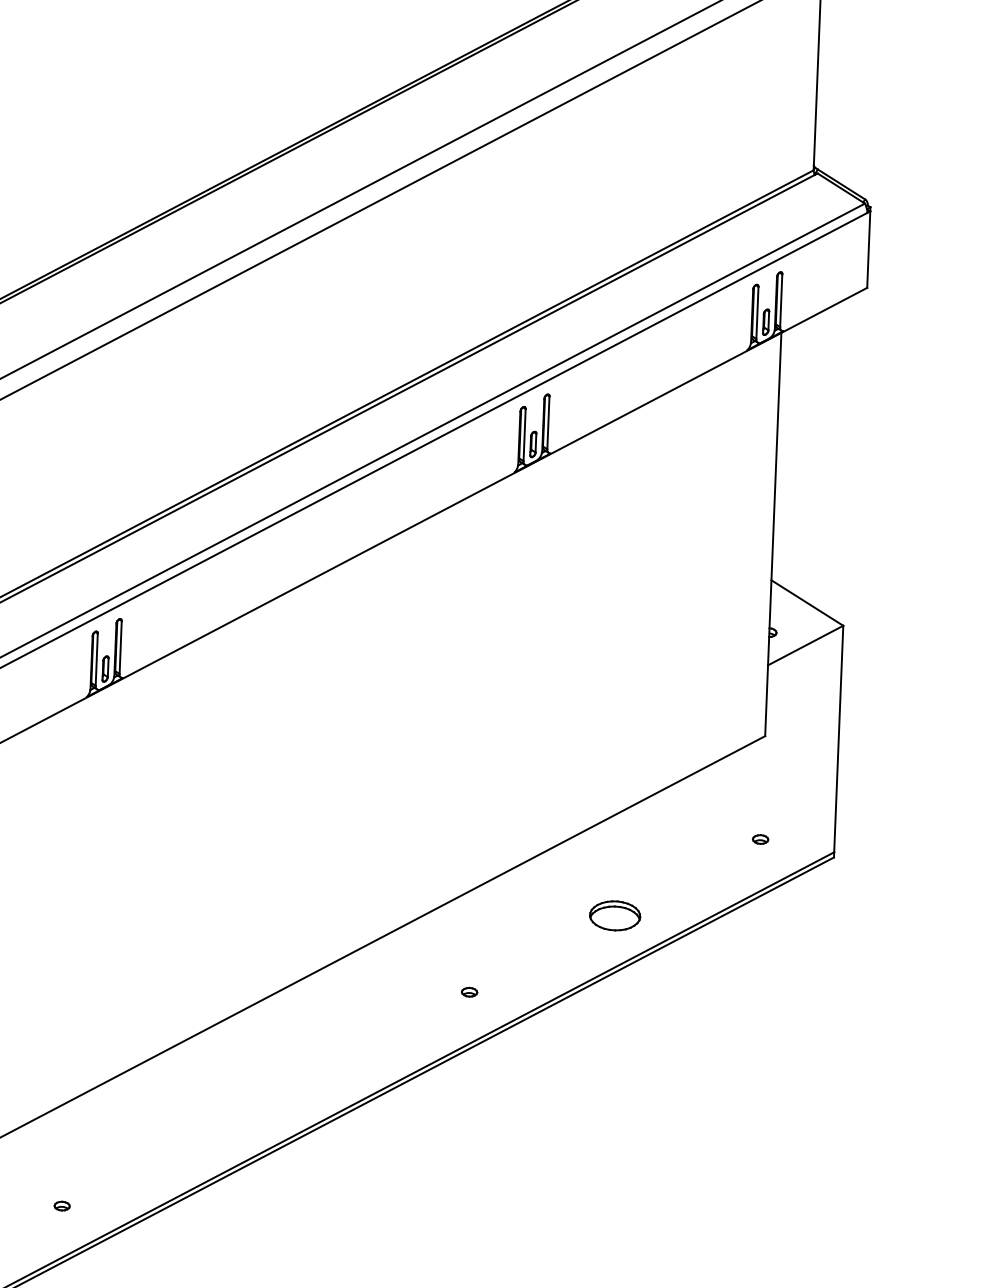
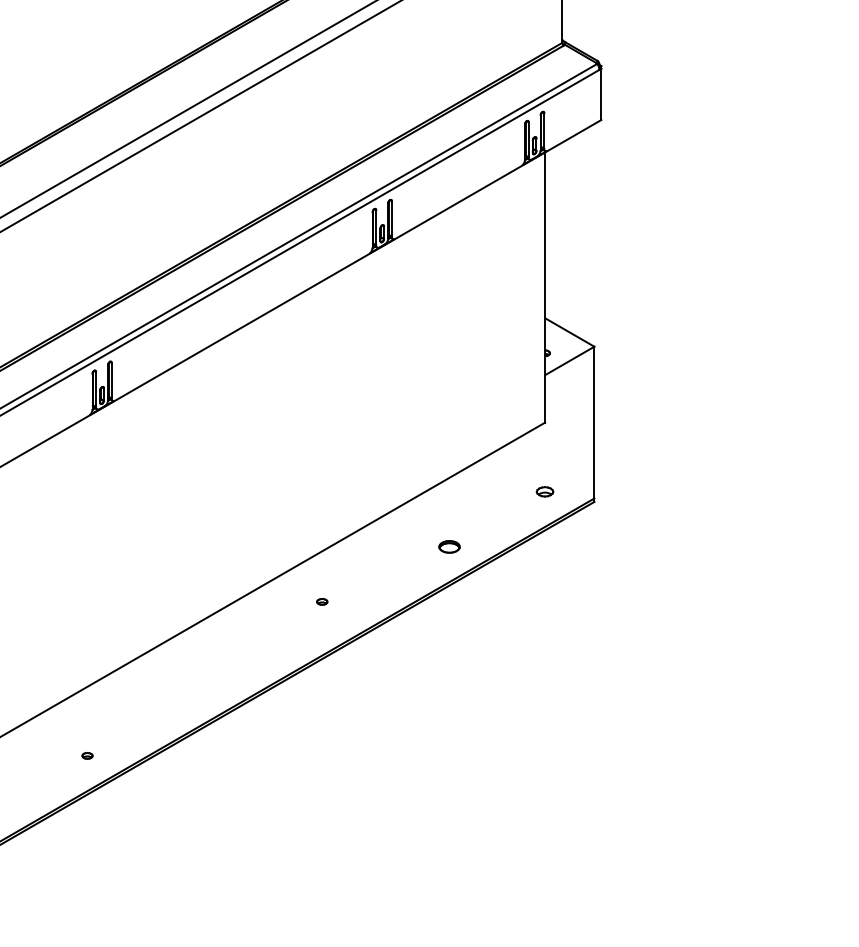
part: (760, 838) -> (544, 491), size x1.6
part: (615, 915) -> (449, 546), size x0.6
part: (469, 991) -> (322, 601), moved

